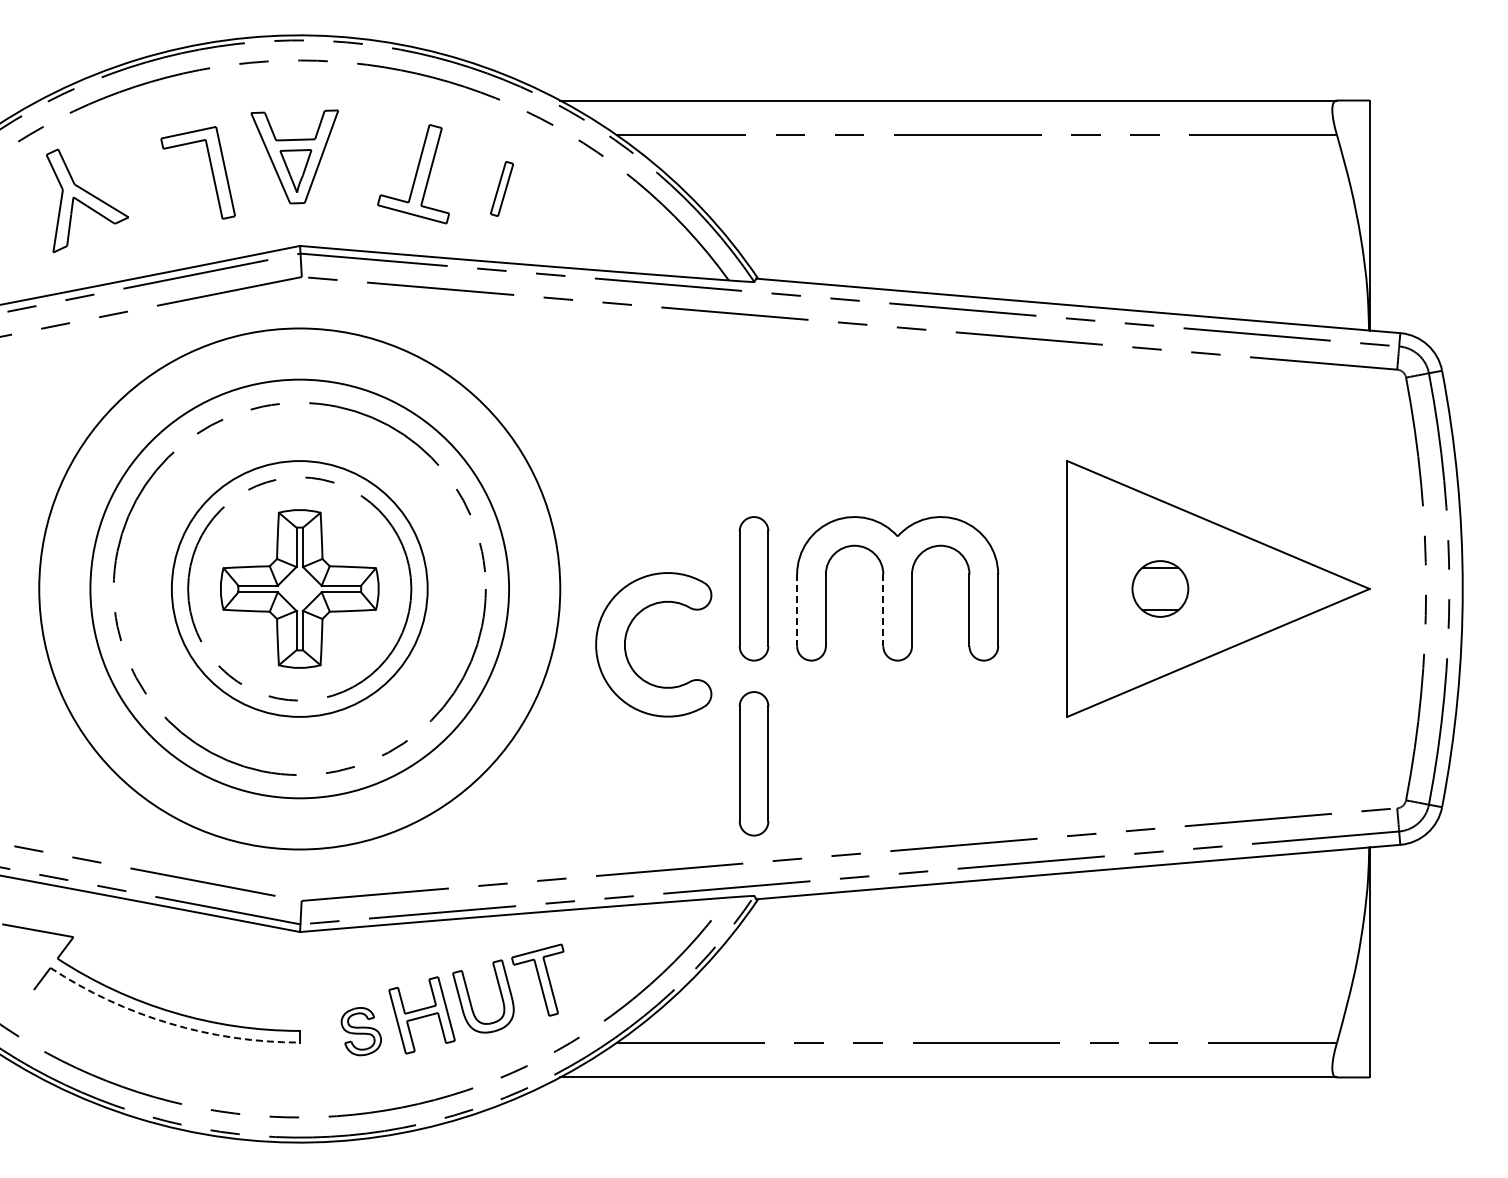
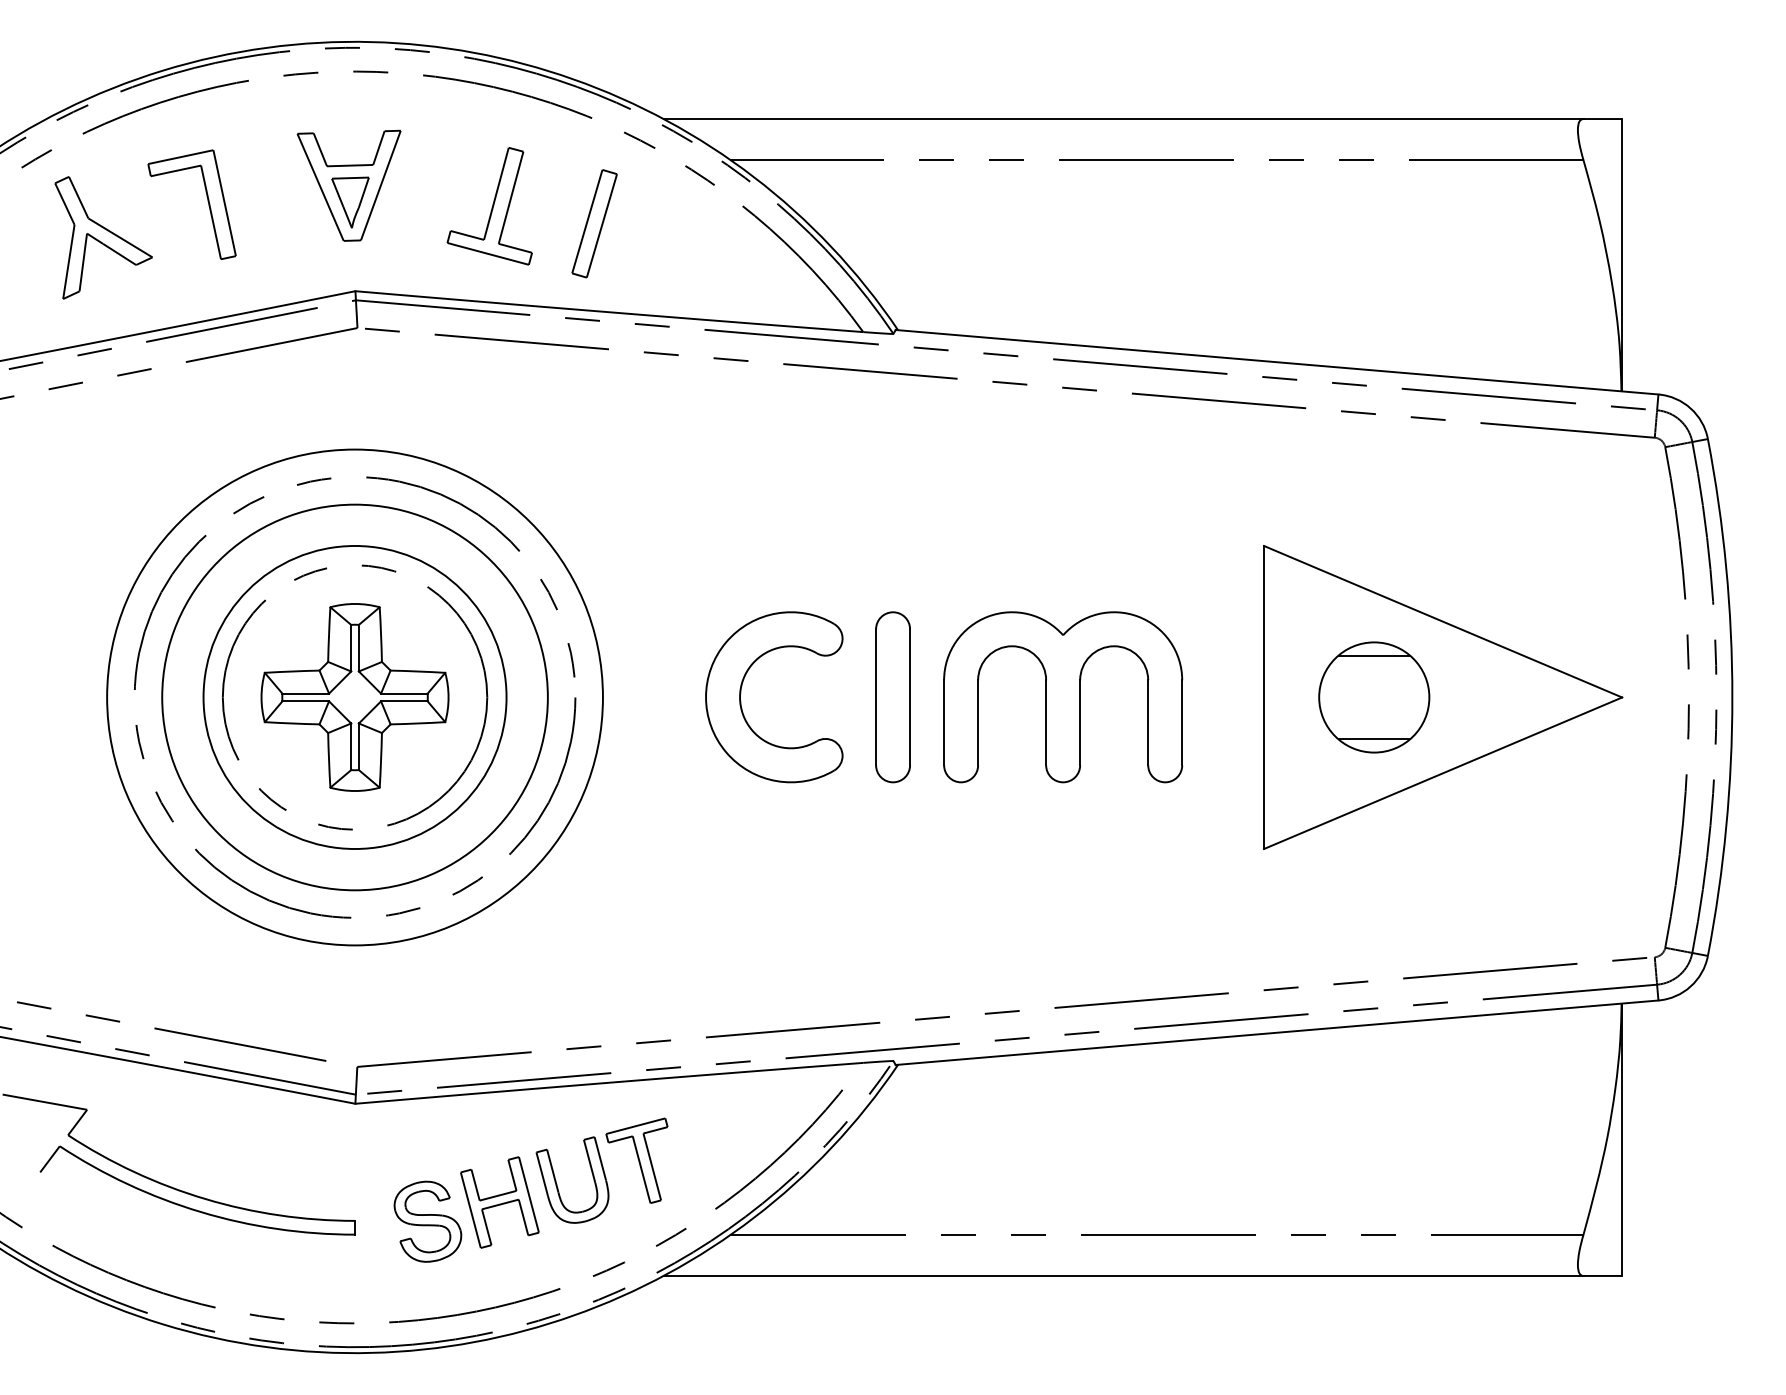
part: (210, 168) -> (206, 199), moved
part: (501, 188) -> (593, 223), size x1.67
circle: (299, 588) -> (354, 696), size x0.62
part: (1160, 588) -> (1374, 696), size x1.67
line: (797, 610) -> (944, 722), dashed -> solid
line: (883, 610) -> (1046, 722), dashed -> solid
part: (626, 639) -> (742, 690), moved
part: (753, 763) -> (892, 904), removed
arc: (169, 1023) -> (200, 1212), dashed -> solid
part: (361, 1031) -> (428, 1221), size x1.43

